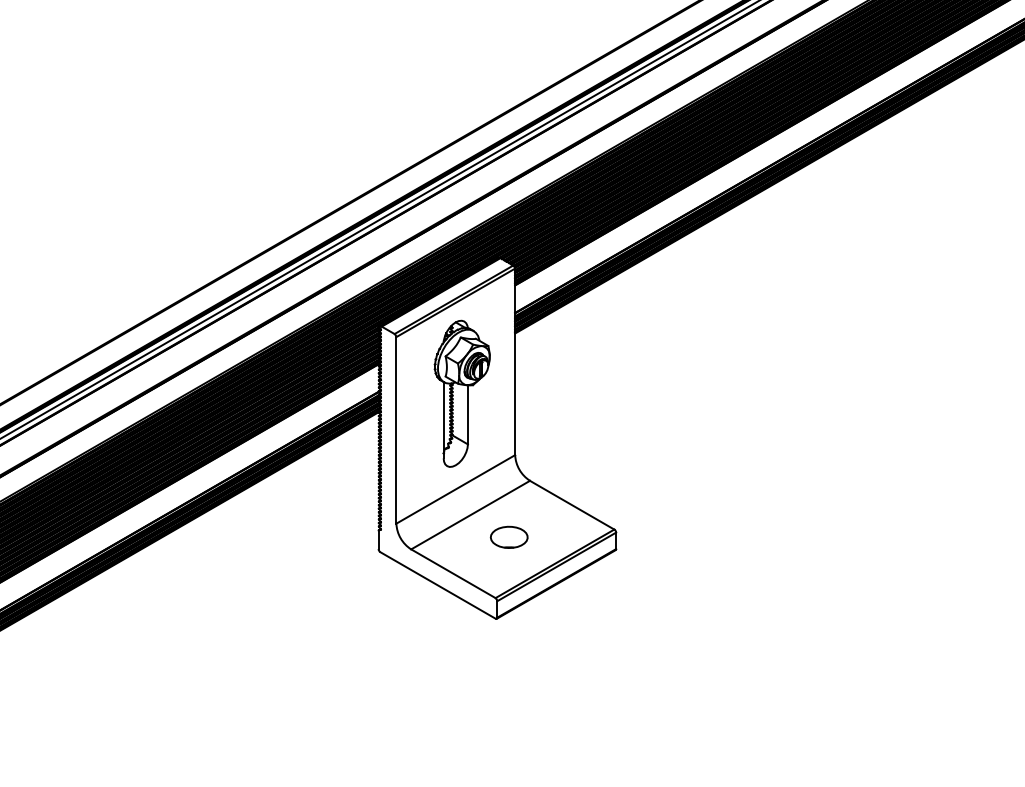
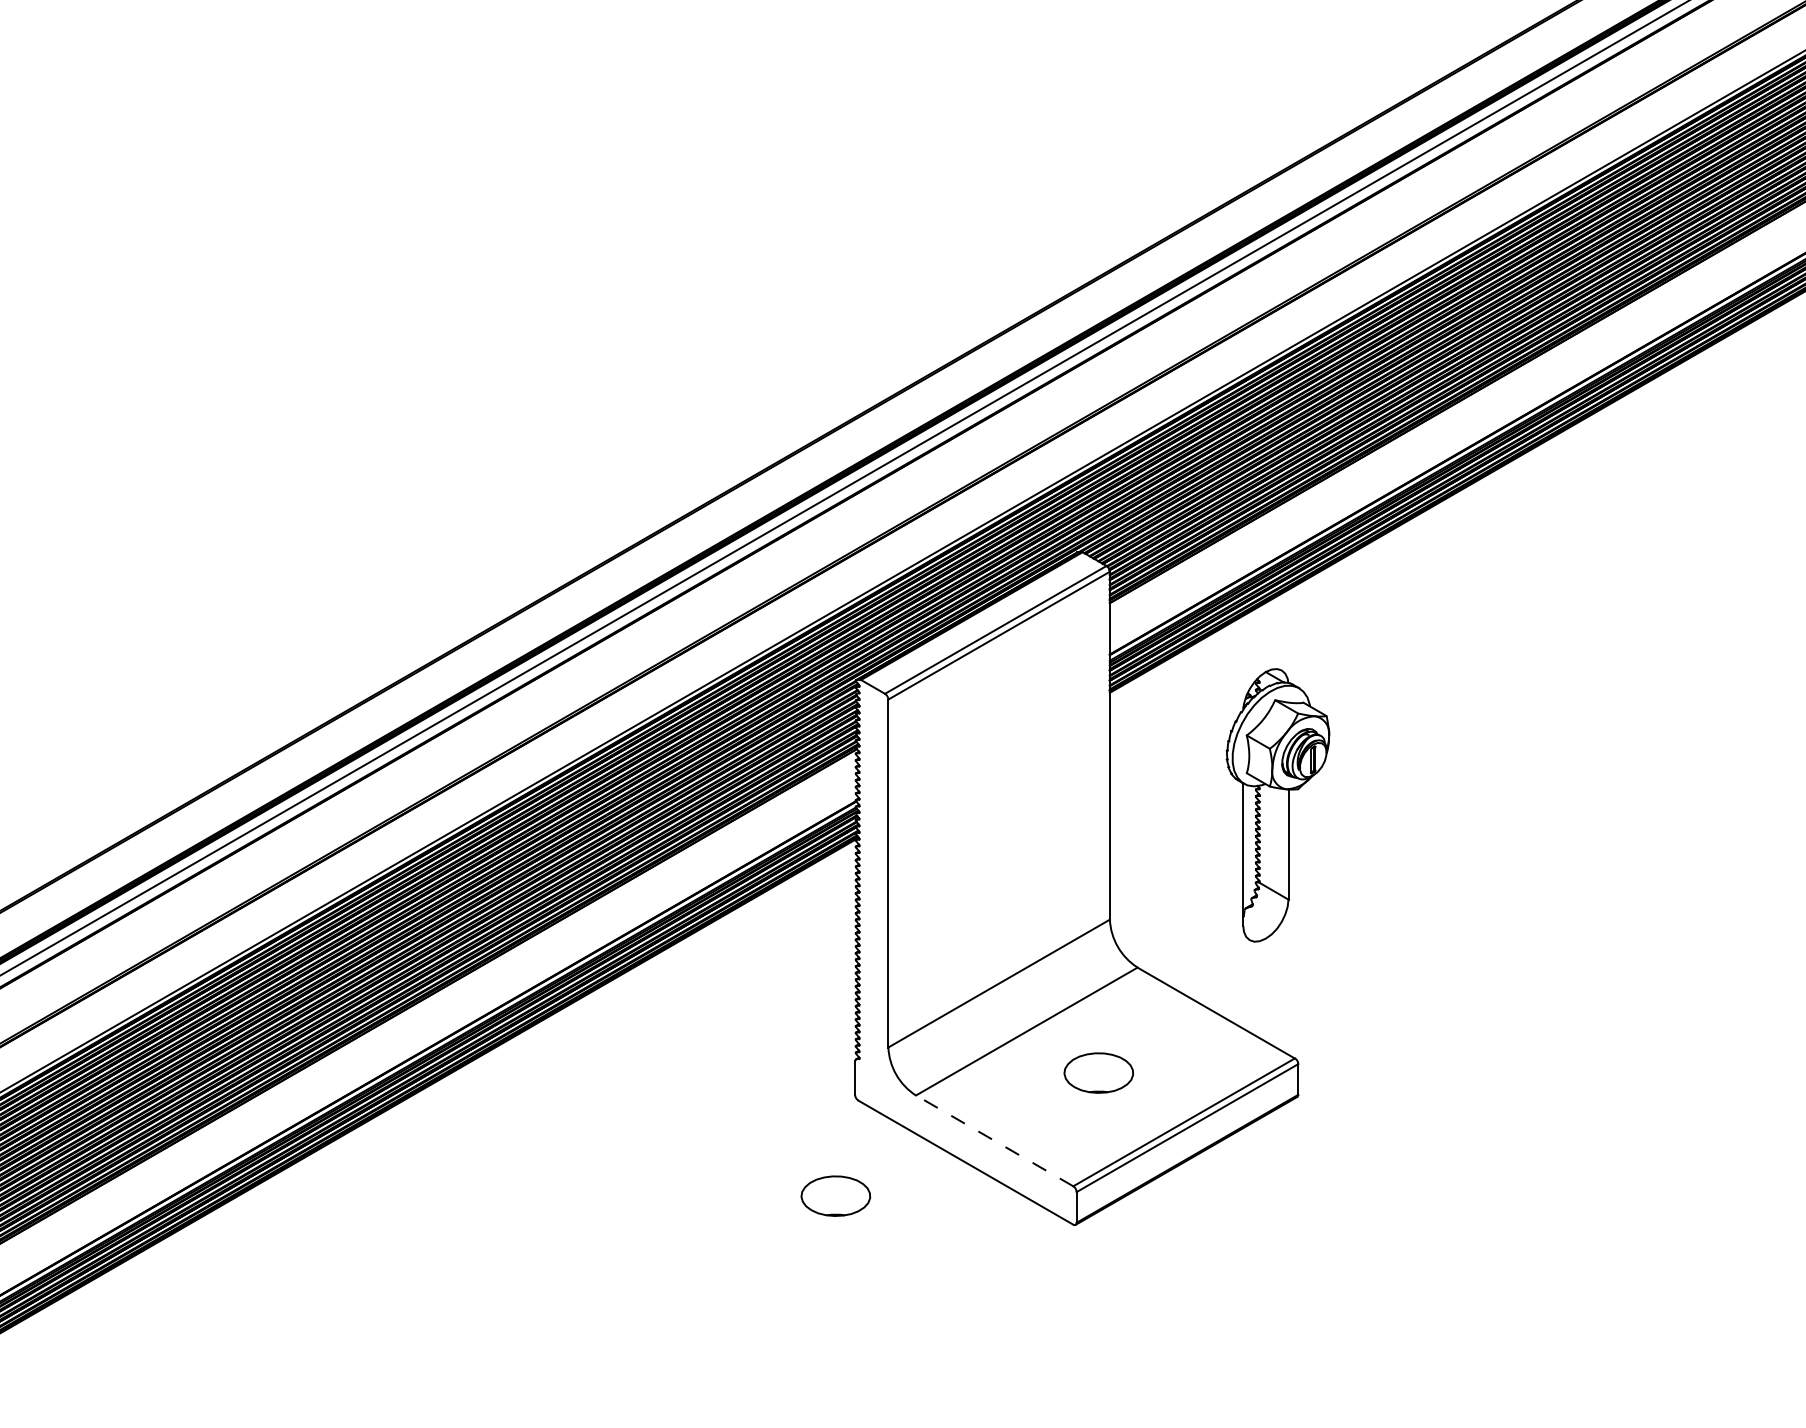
part: (461, 393) -> (1276, 804), moved
line: (453, 573) -> (994, 1140), solid -> dashed
part: (367, 602) -> (834, 1194), added

